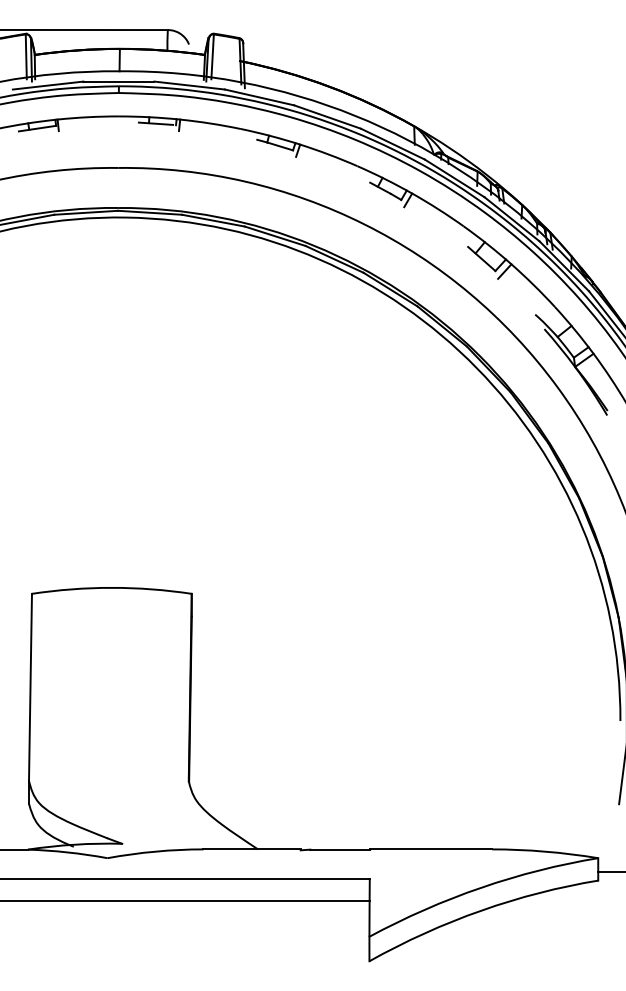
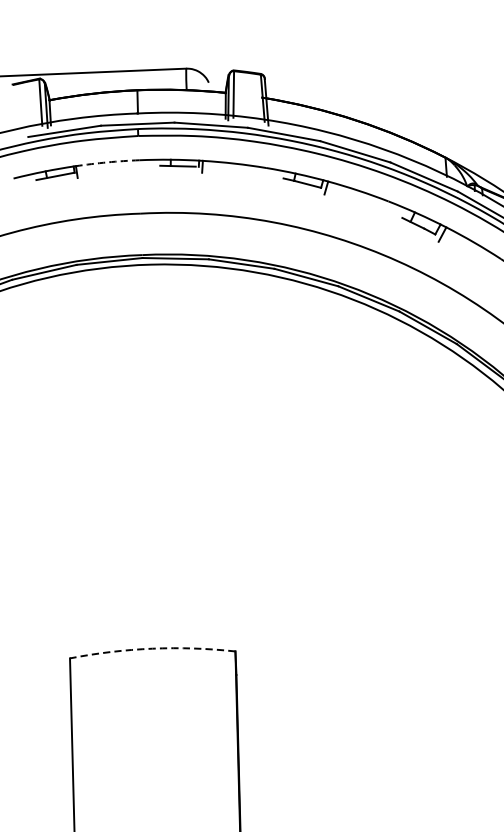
arc: (88, 117) -> (107, 162), solid -> dashed
arc: (111, 587) -> (152, 648), solid -> dashed

